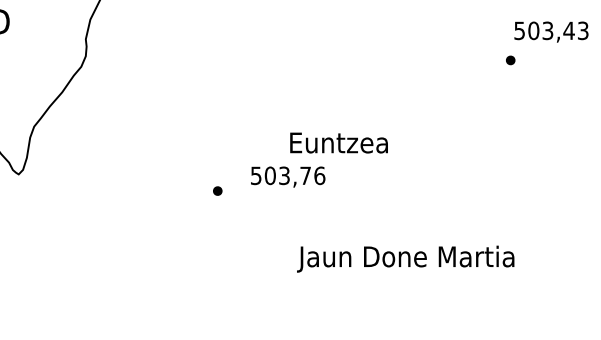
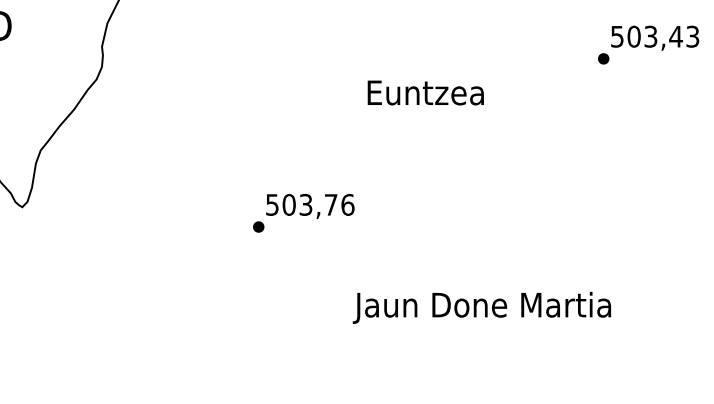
part: (510, 60) -> (603, 58), moved
text: (338, 142) -> (425, 92), moved
text: (288, 177) -> (310, 206), moved

